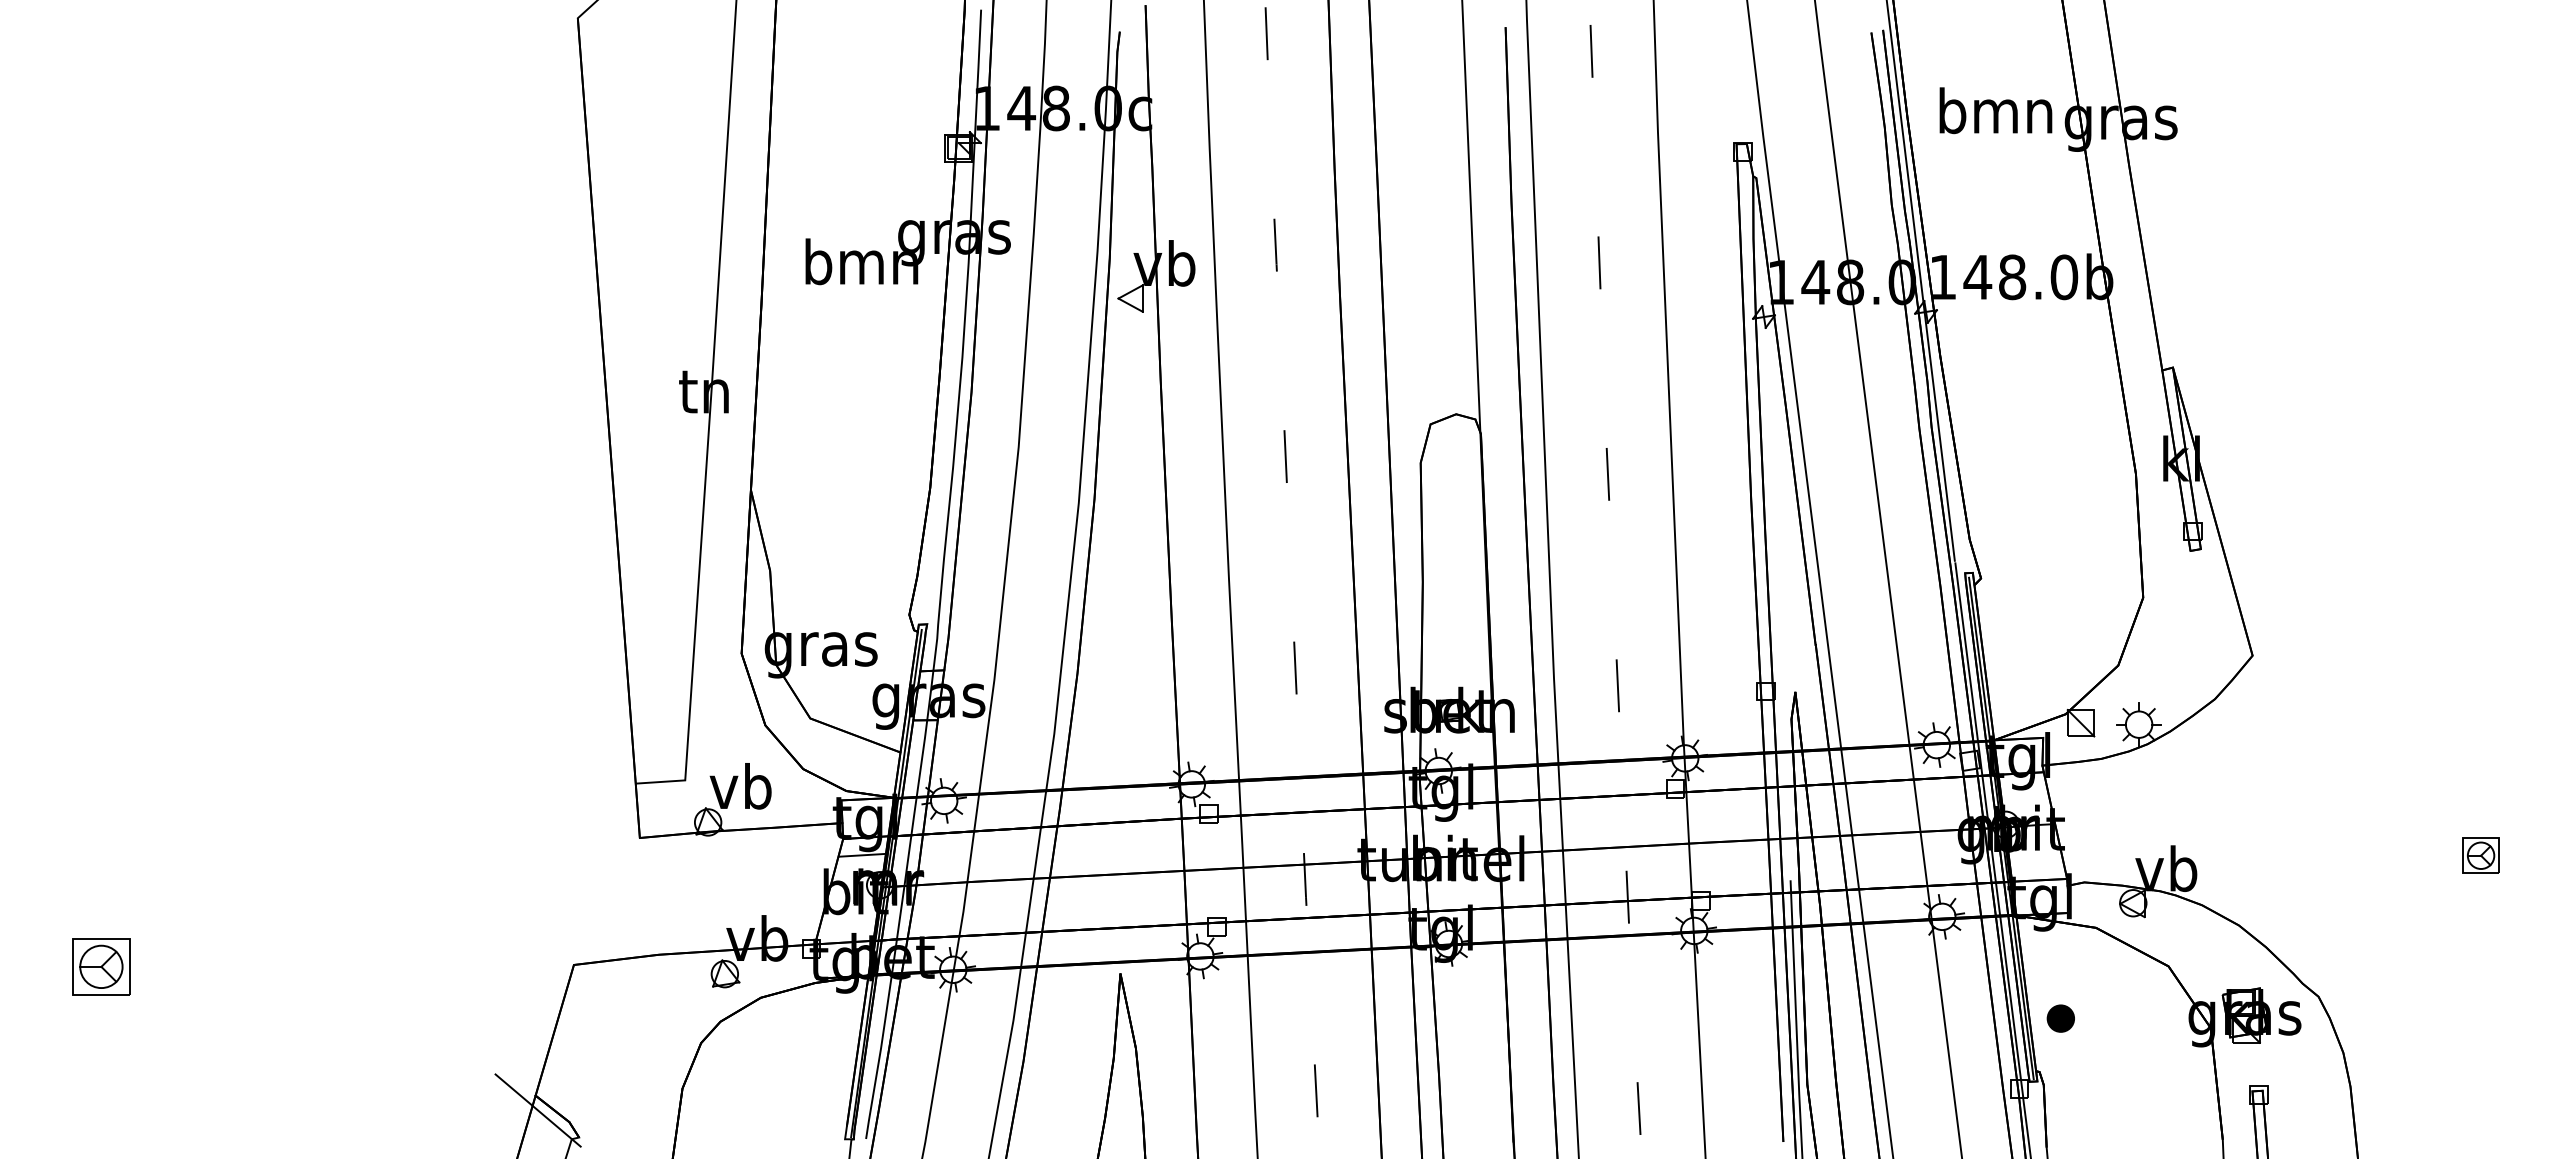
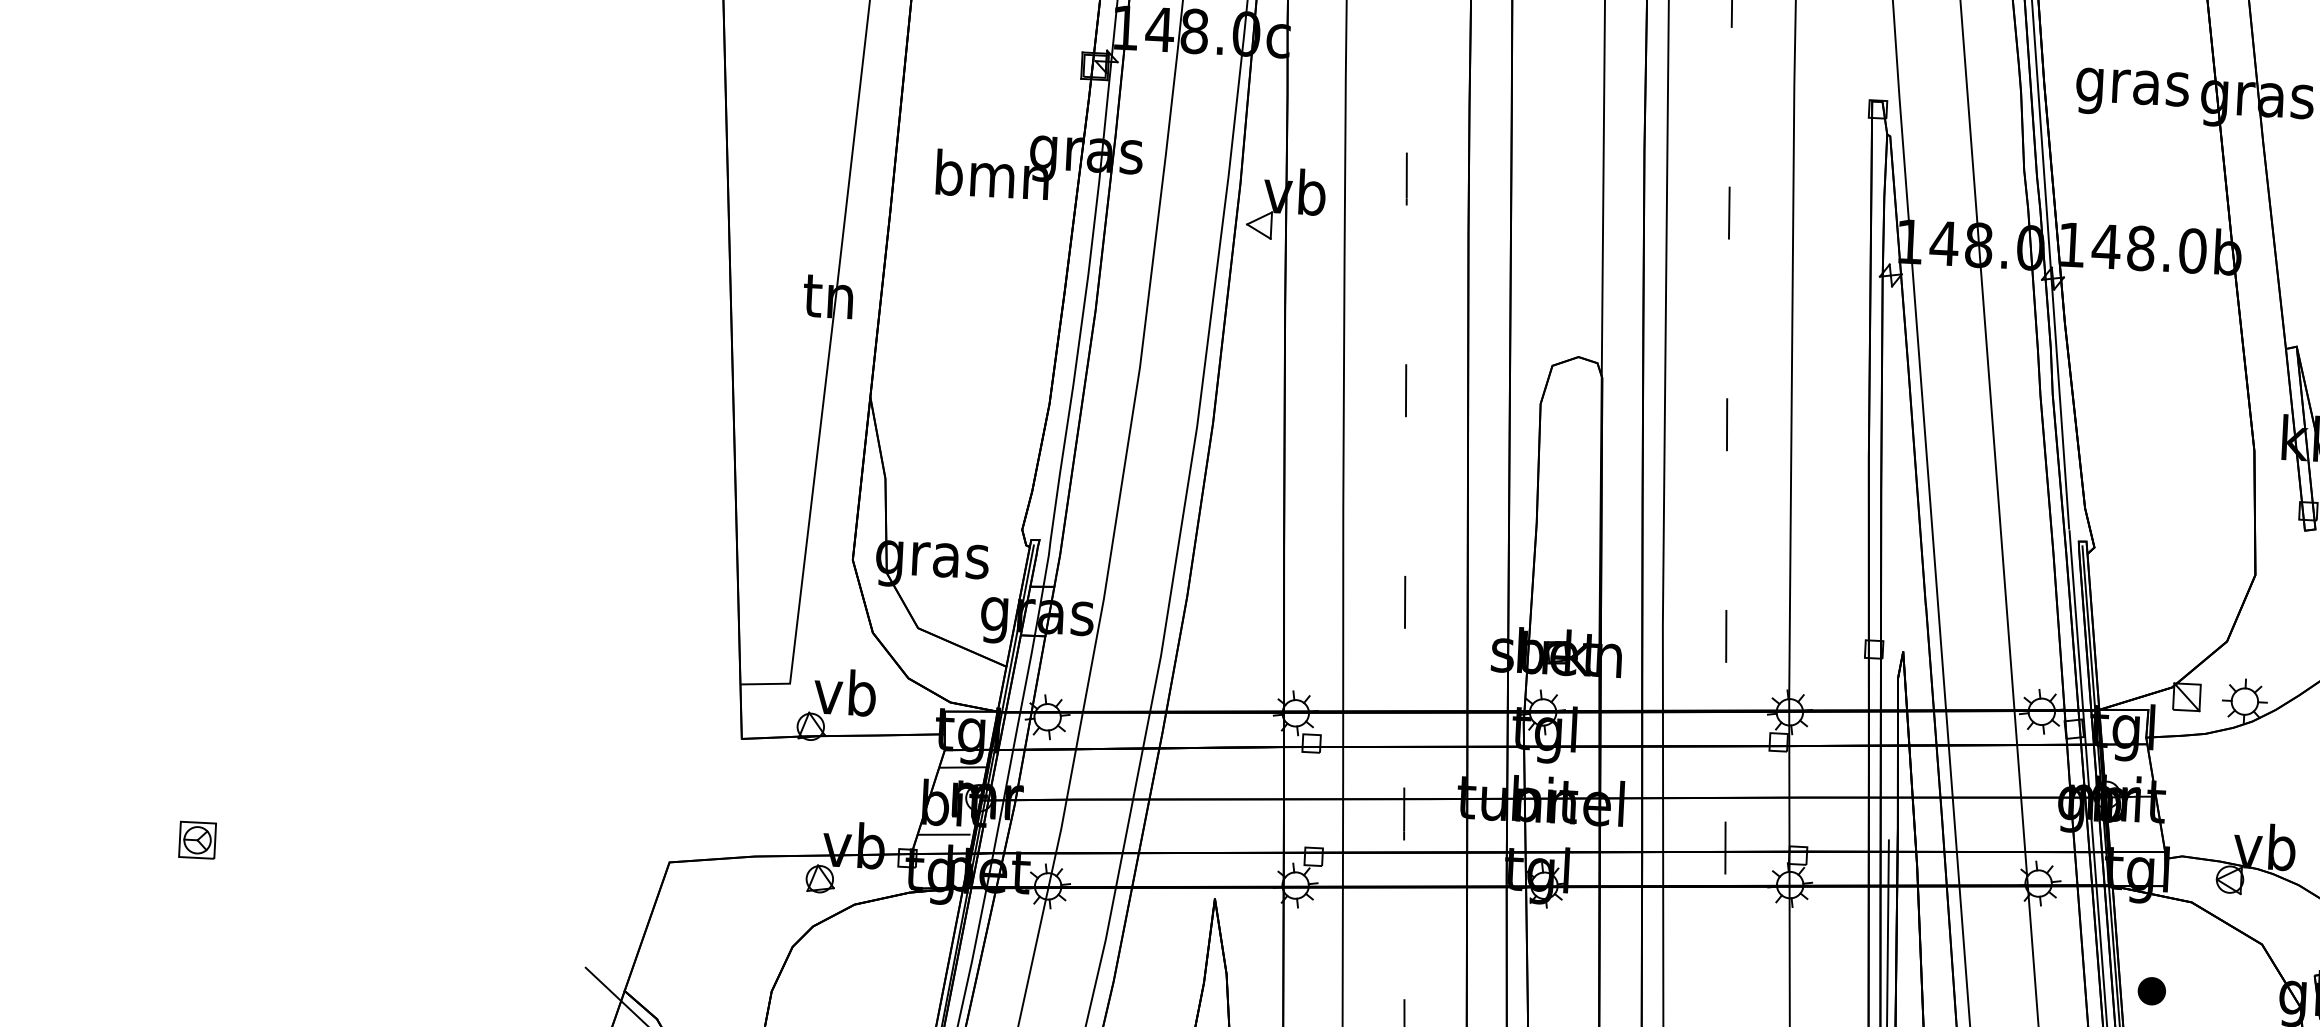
text: (1995, 116) -> (2132, 86), bmn -> gras
line: (848, 922) -> (945, 833), added
part: (101, 966) -> (197, 840), size x0.62

